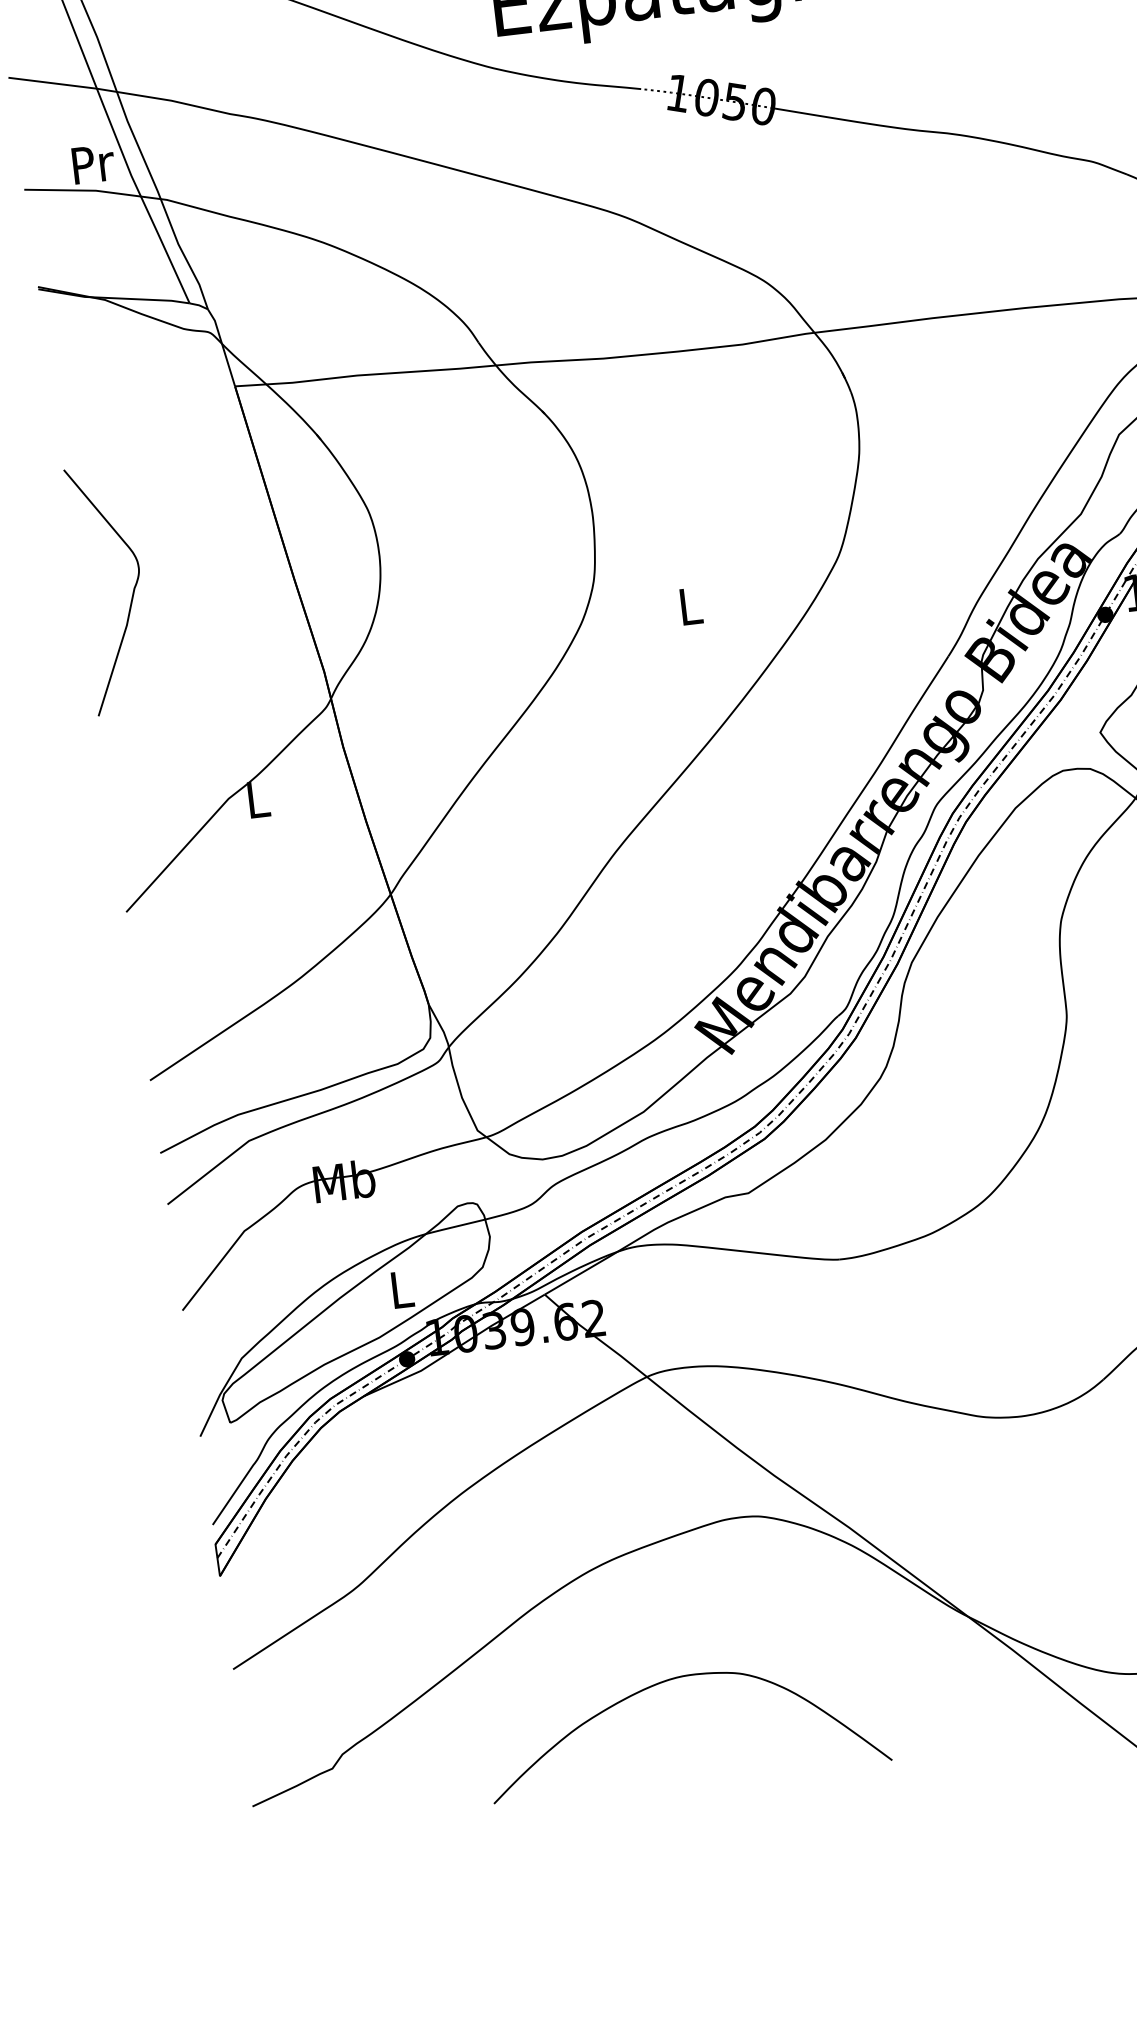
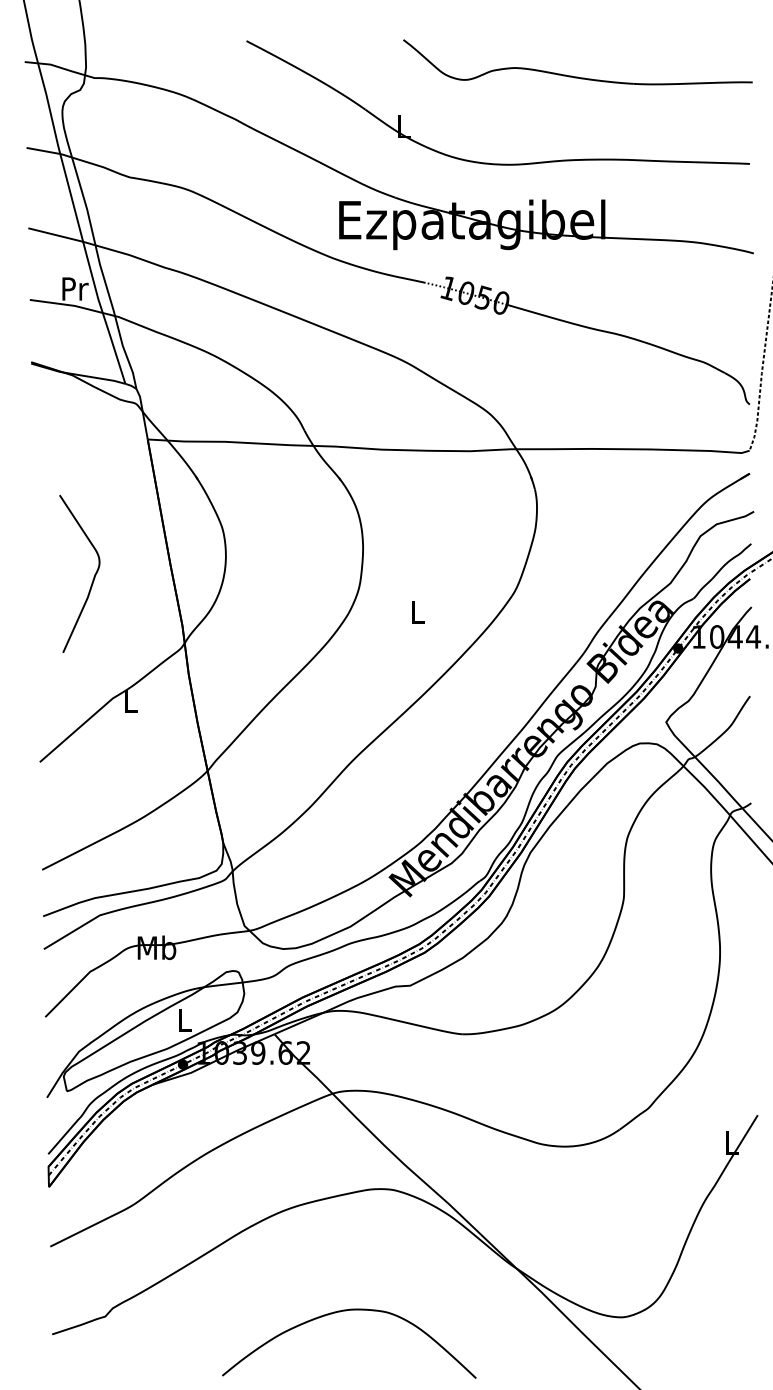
curve: (131, 590) -> (93, 576), moved
curve: (676, 1679) -> (346, 1311), moved

